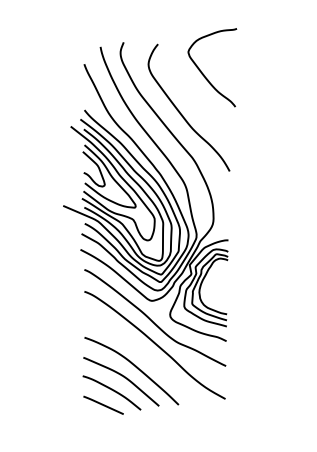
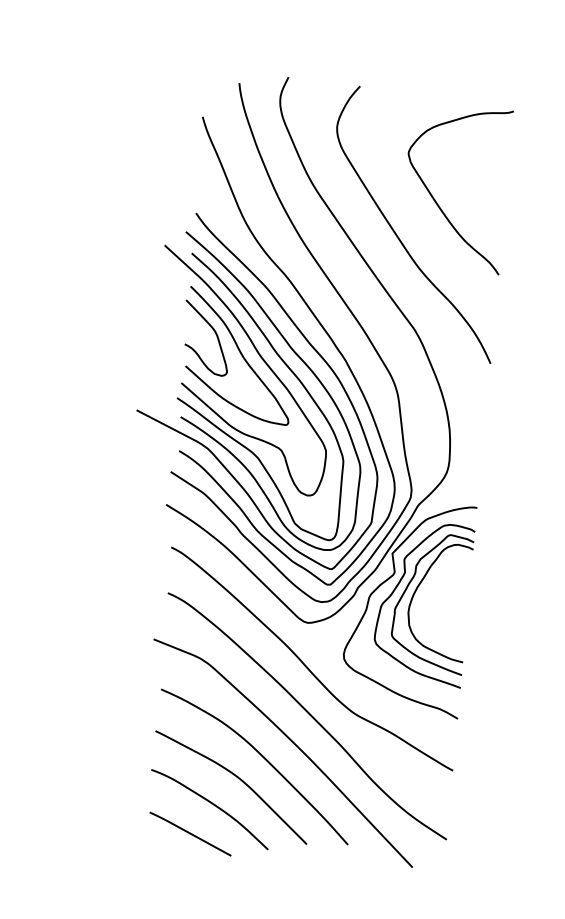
curve: (204, 74) -> (438, 202), moved
curve: (147, 358) -> (289, 742), added

